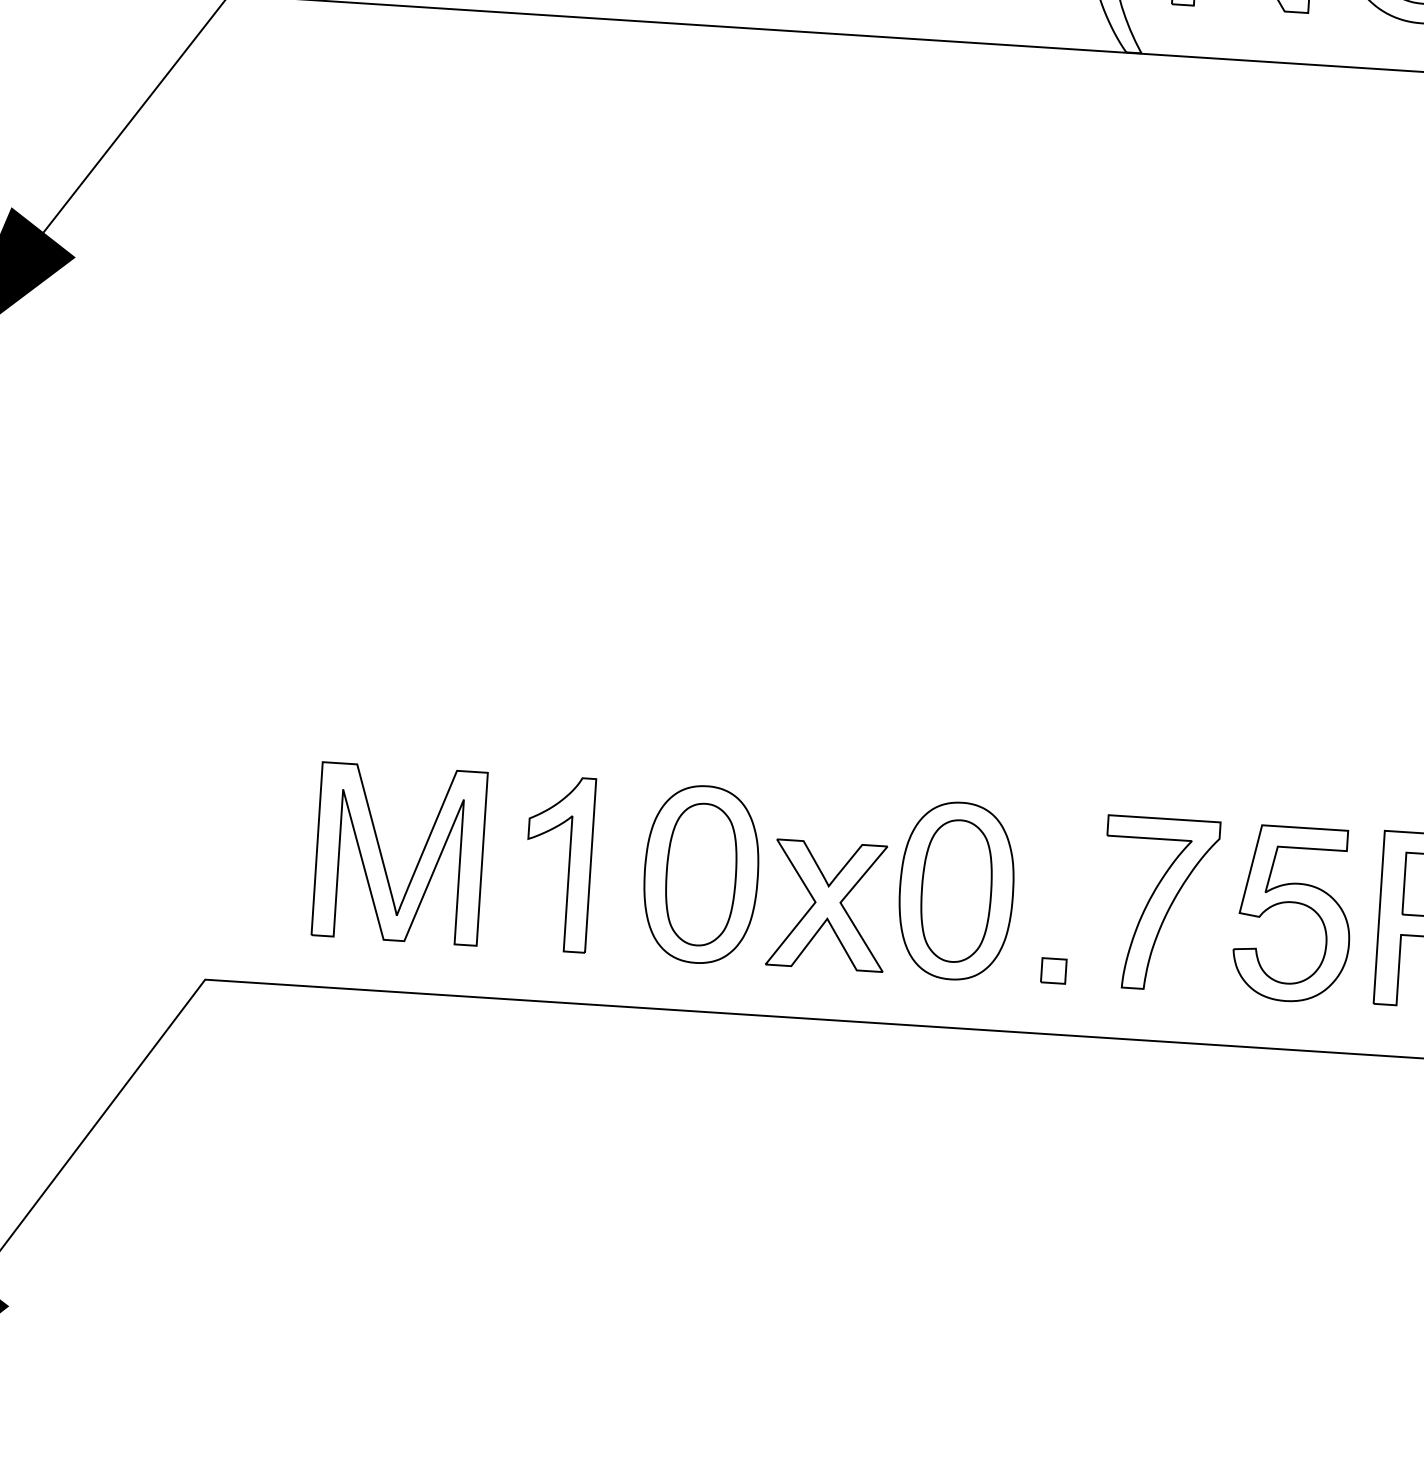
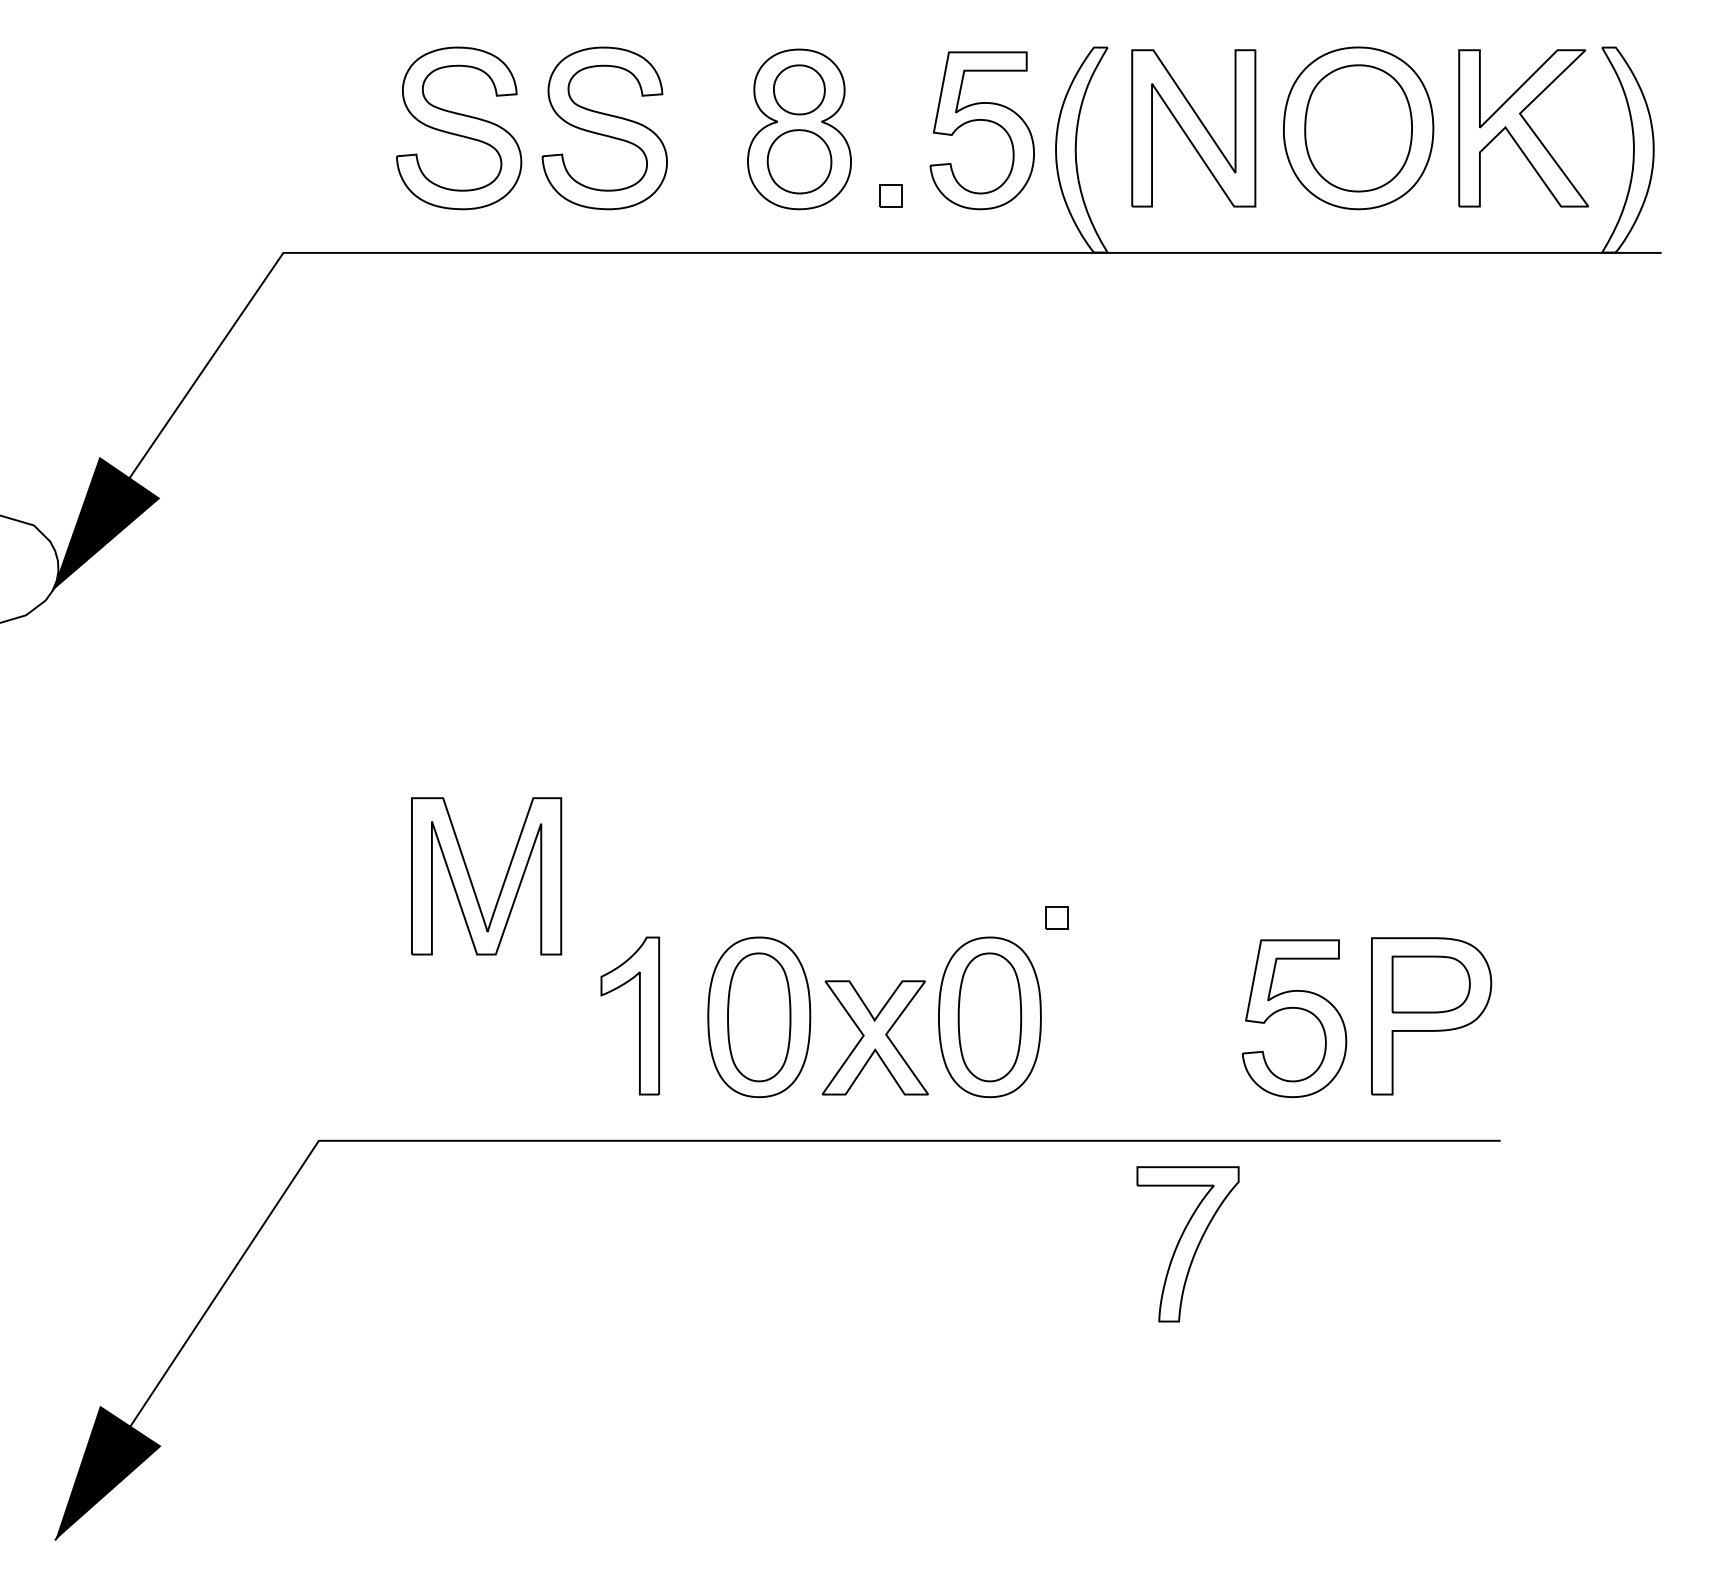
part: (383, 859) -> (472, 882), moved
part: (1158, 904) -> (1187, 1244), moved
part: (1053, 970) -> (1056, 917), moved

